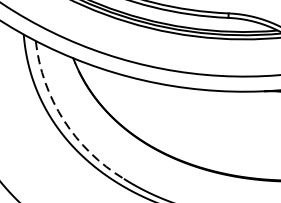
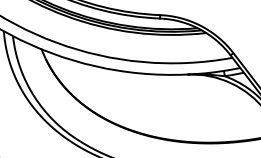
arc: (63, 120) -> (34, 96), dashed -> solid

